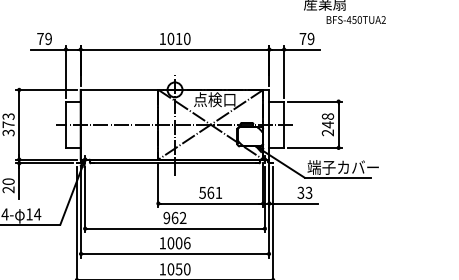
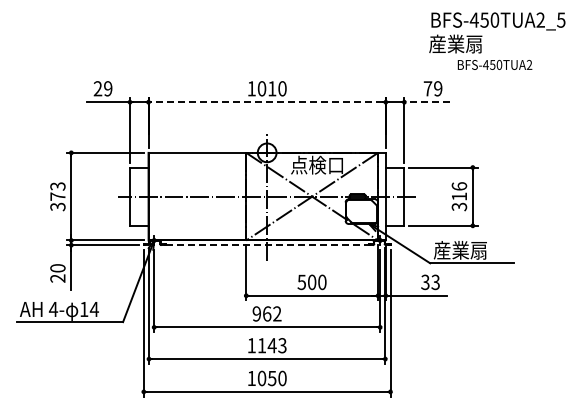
text: (40, 38) -> (97, 88), 79 -> 29
line: (175, 49) -> (267, 102), solid -> dashed
line: (302, 49) -> (427, 102), solid -> dashed
text: (328, 124) -> (459, 196), 248 -> 316
line: (175, 163) -> (267, 245), solid -> dashed
text: (343, 166) -> (478, 249), 端子カバー -> 産業扇
text: (215, 193) -> (317, 282), 561 -> 500
text: (178, 243) -> (271, 345), 1006 -> 1143

